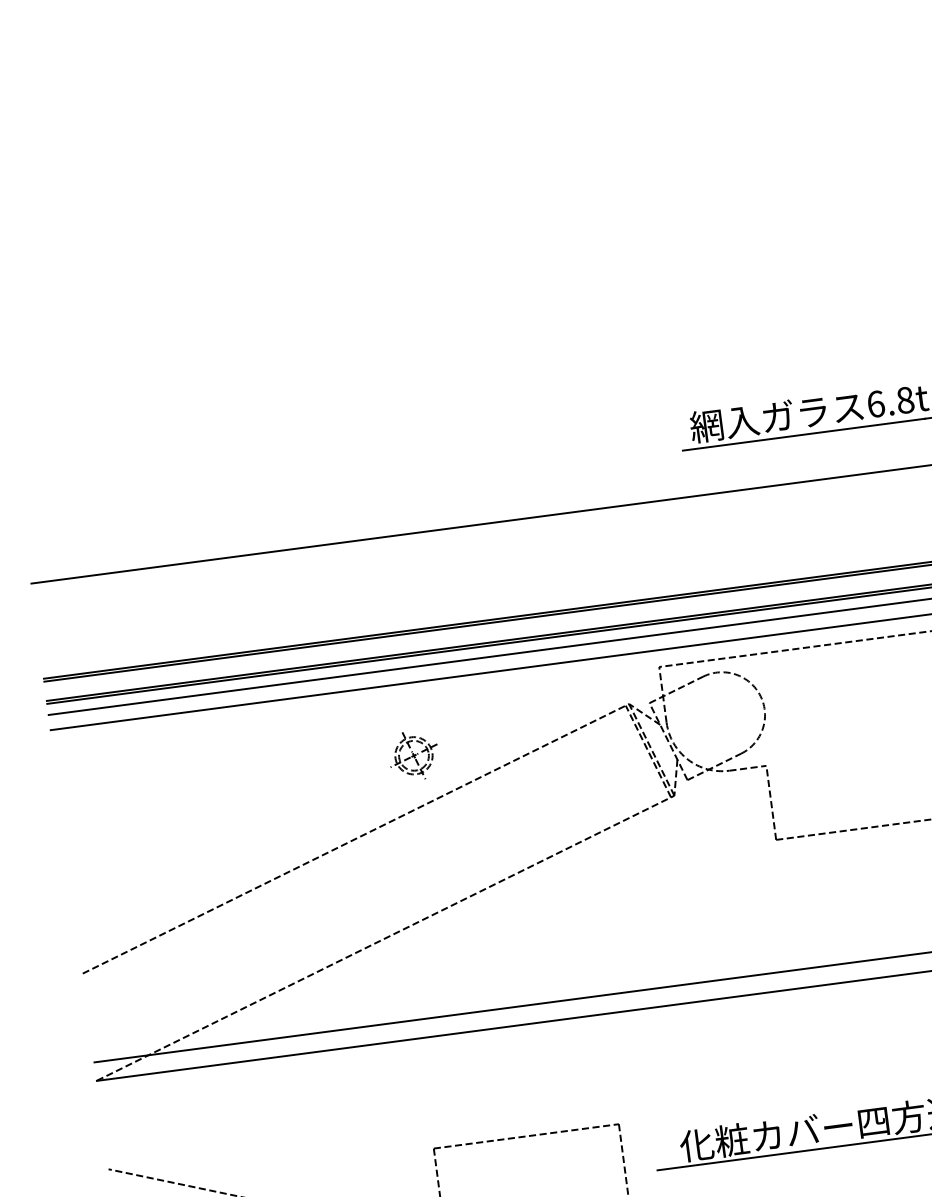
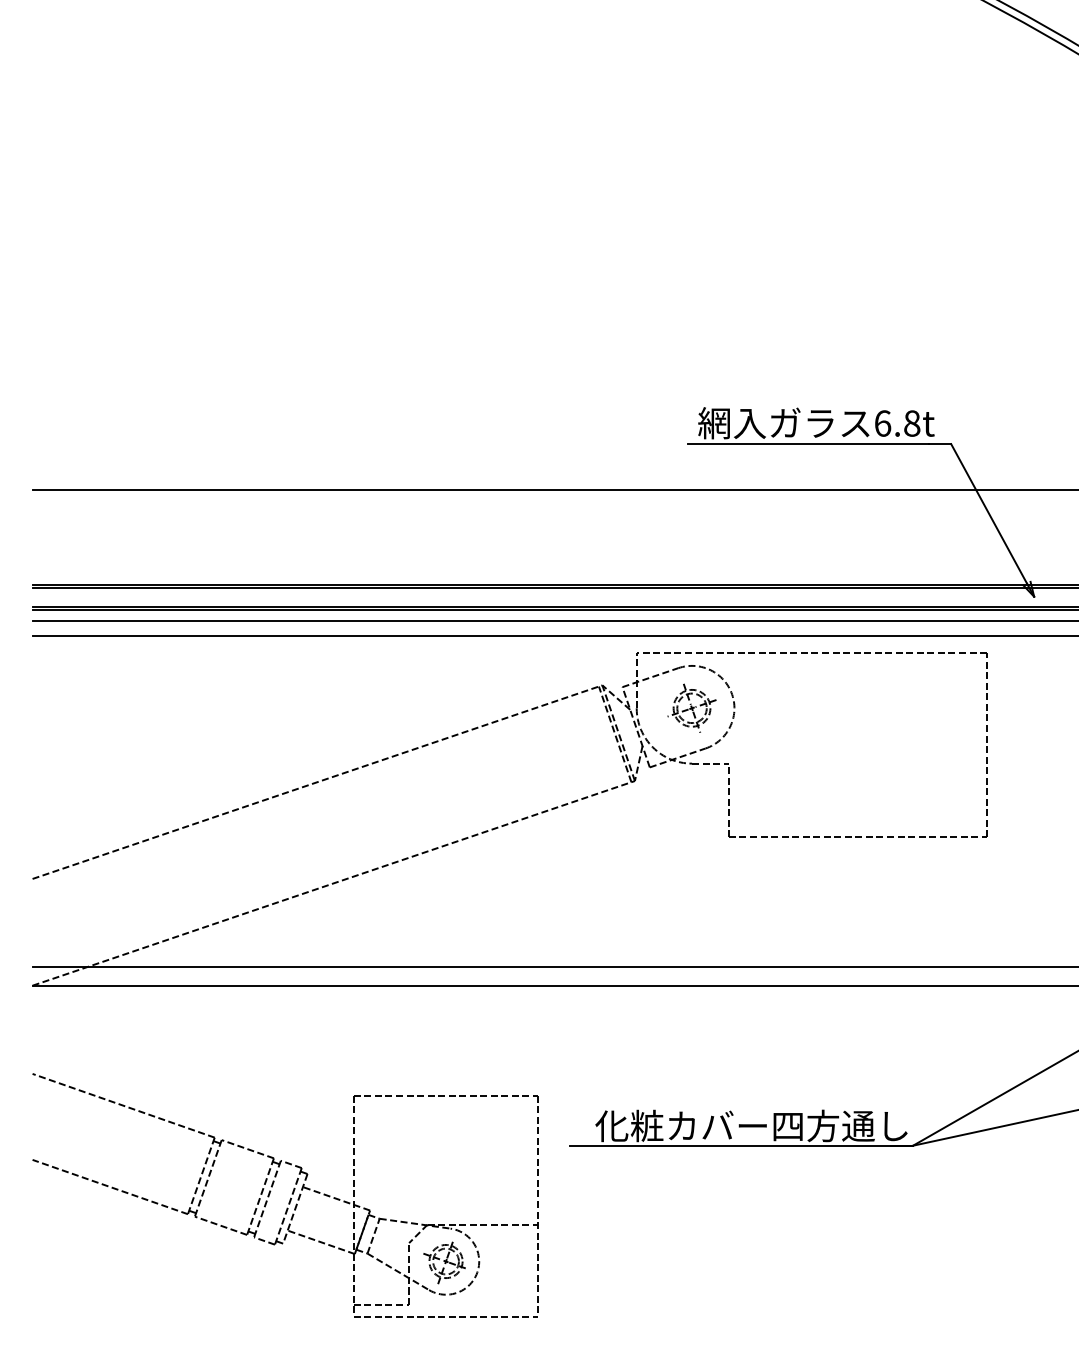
part: (413, 755) -> (691, 707), moved

